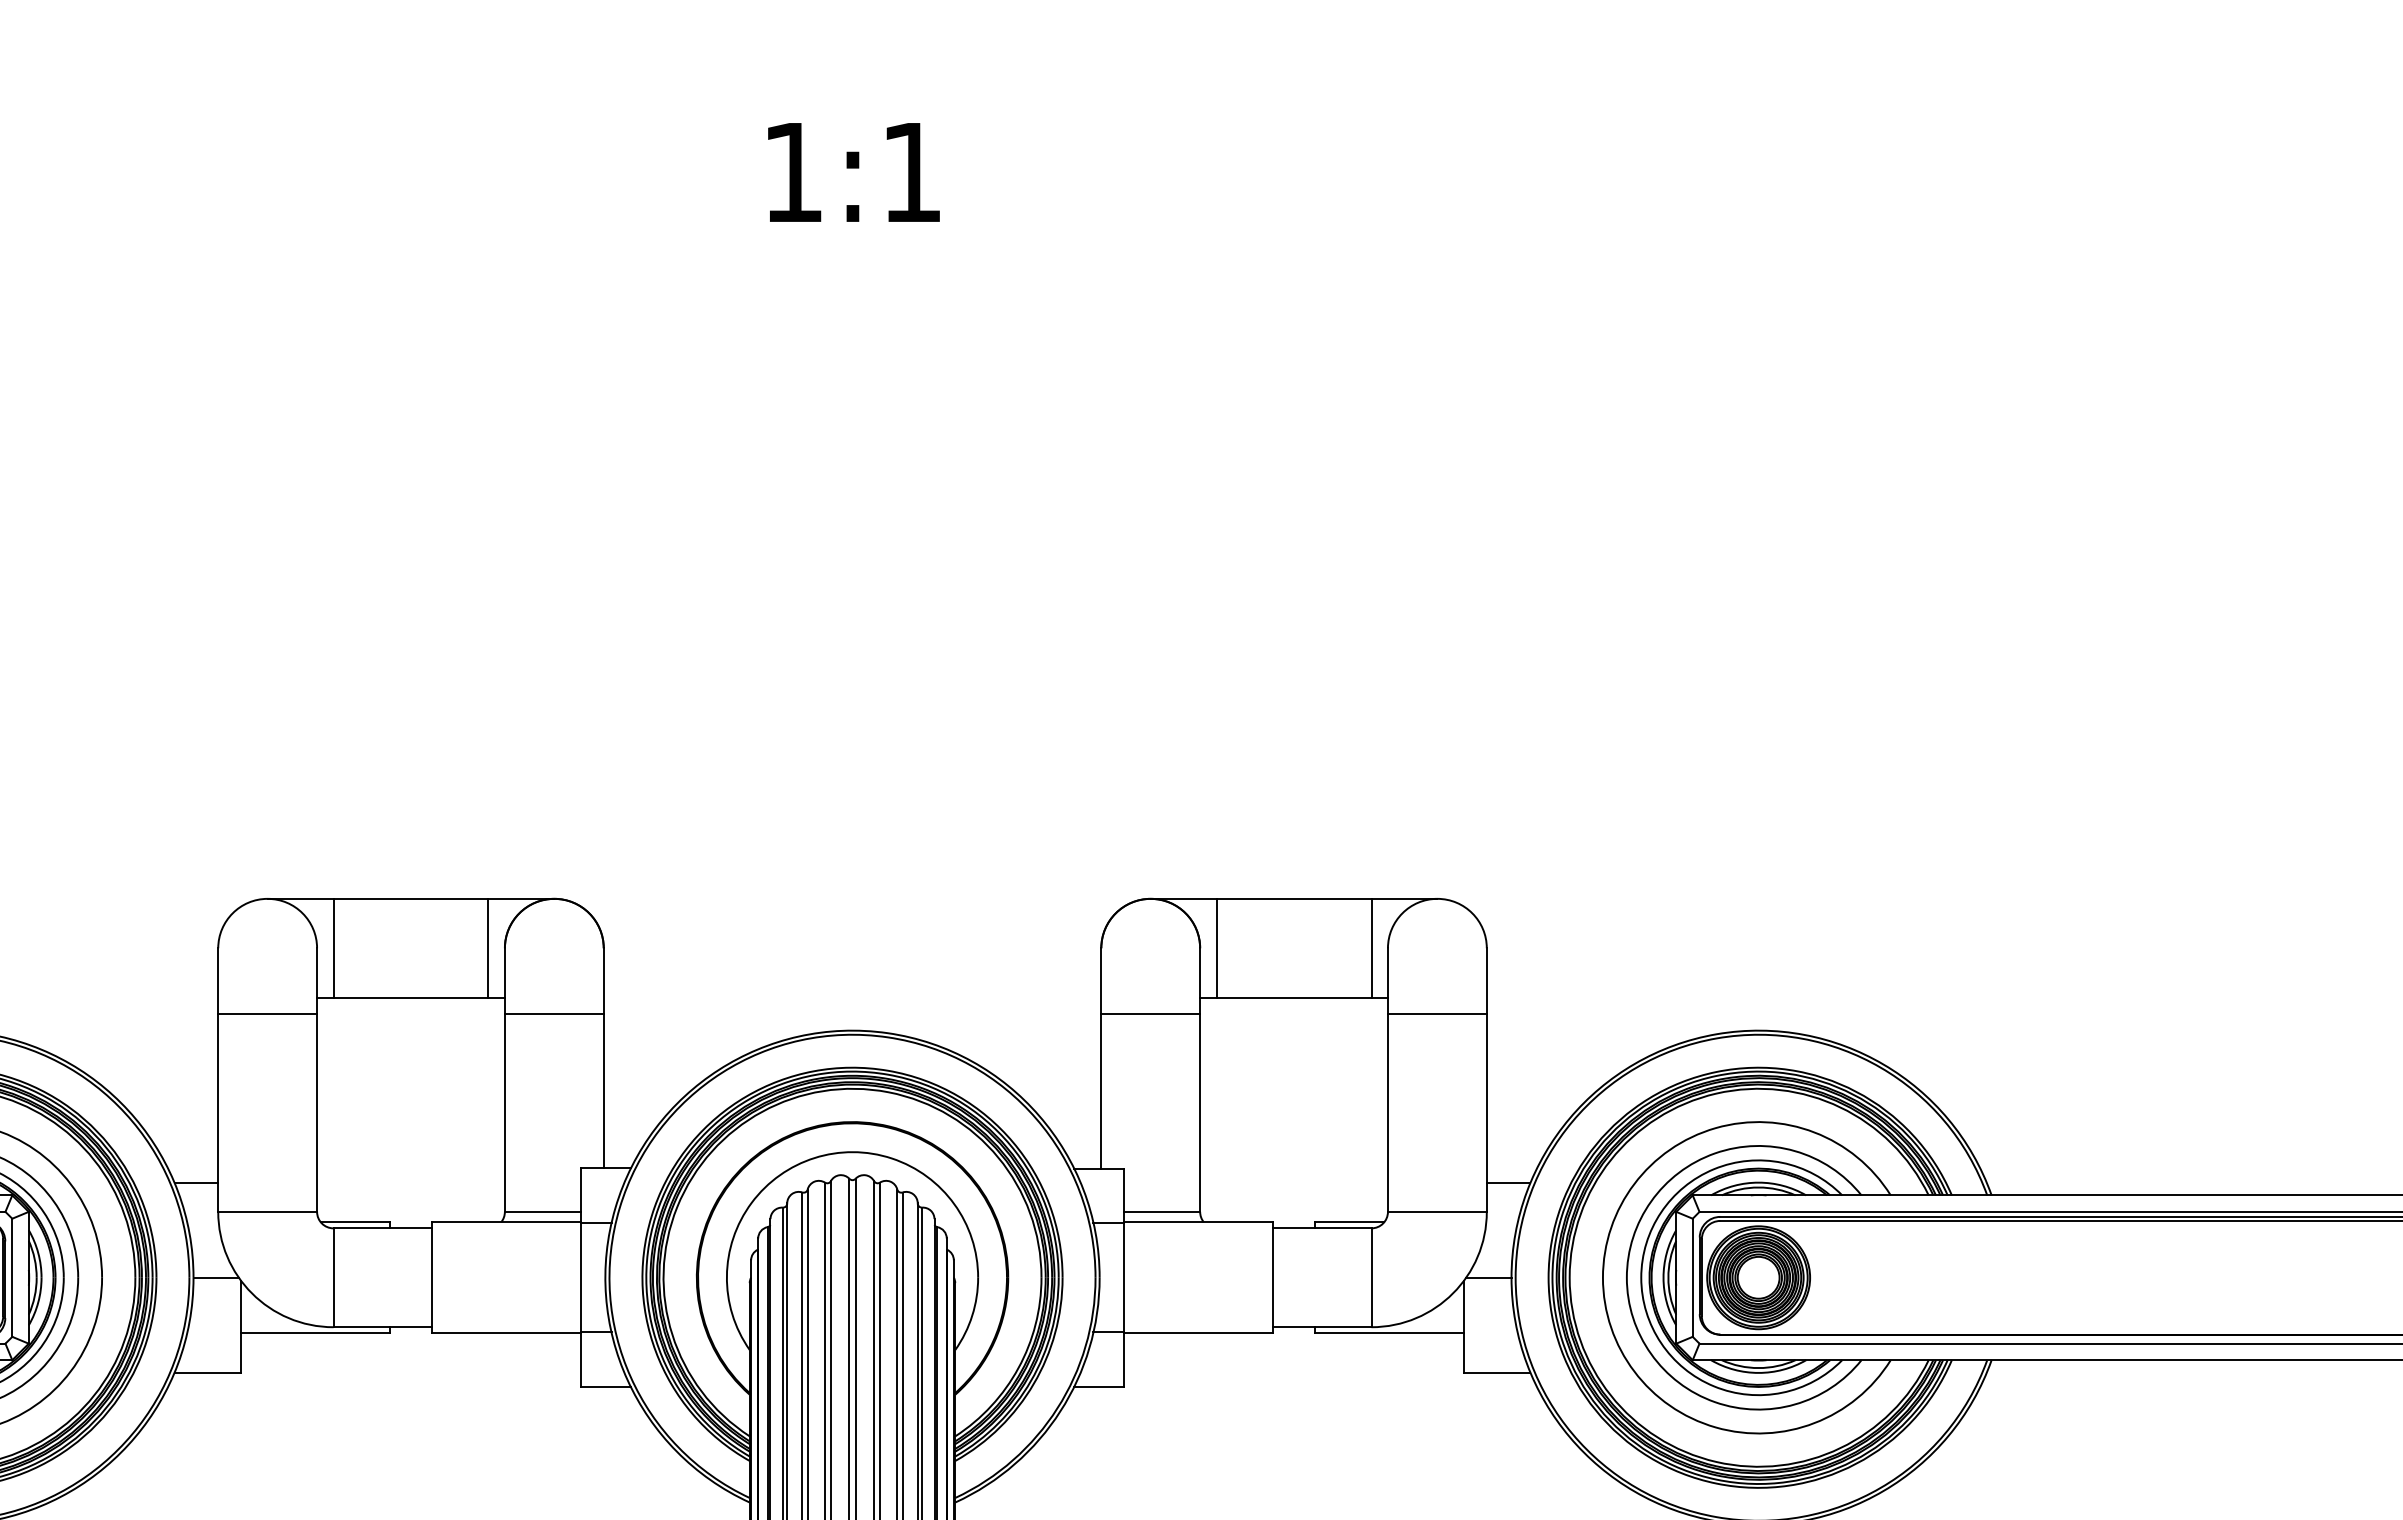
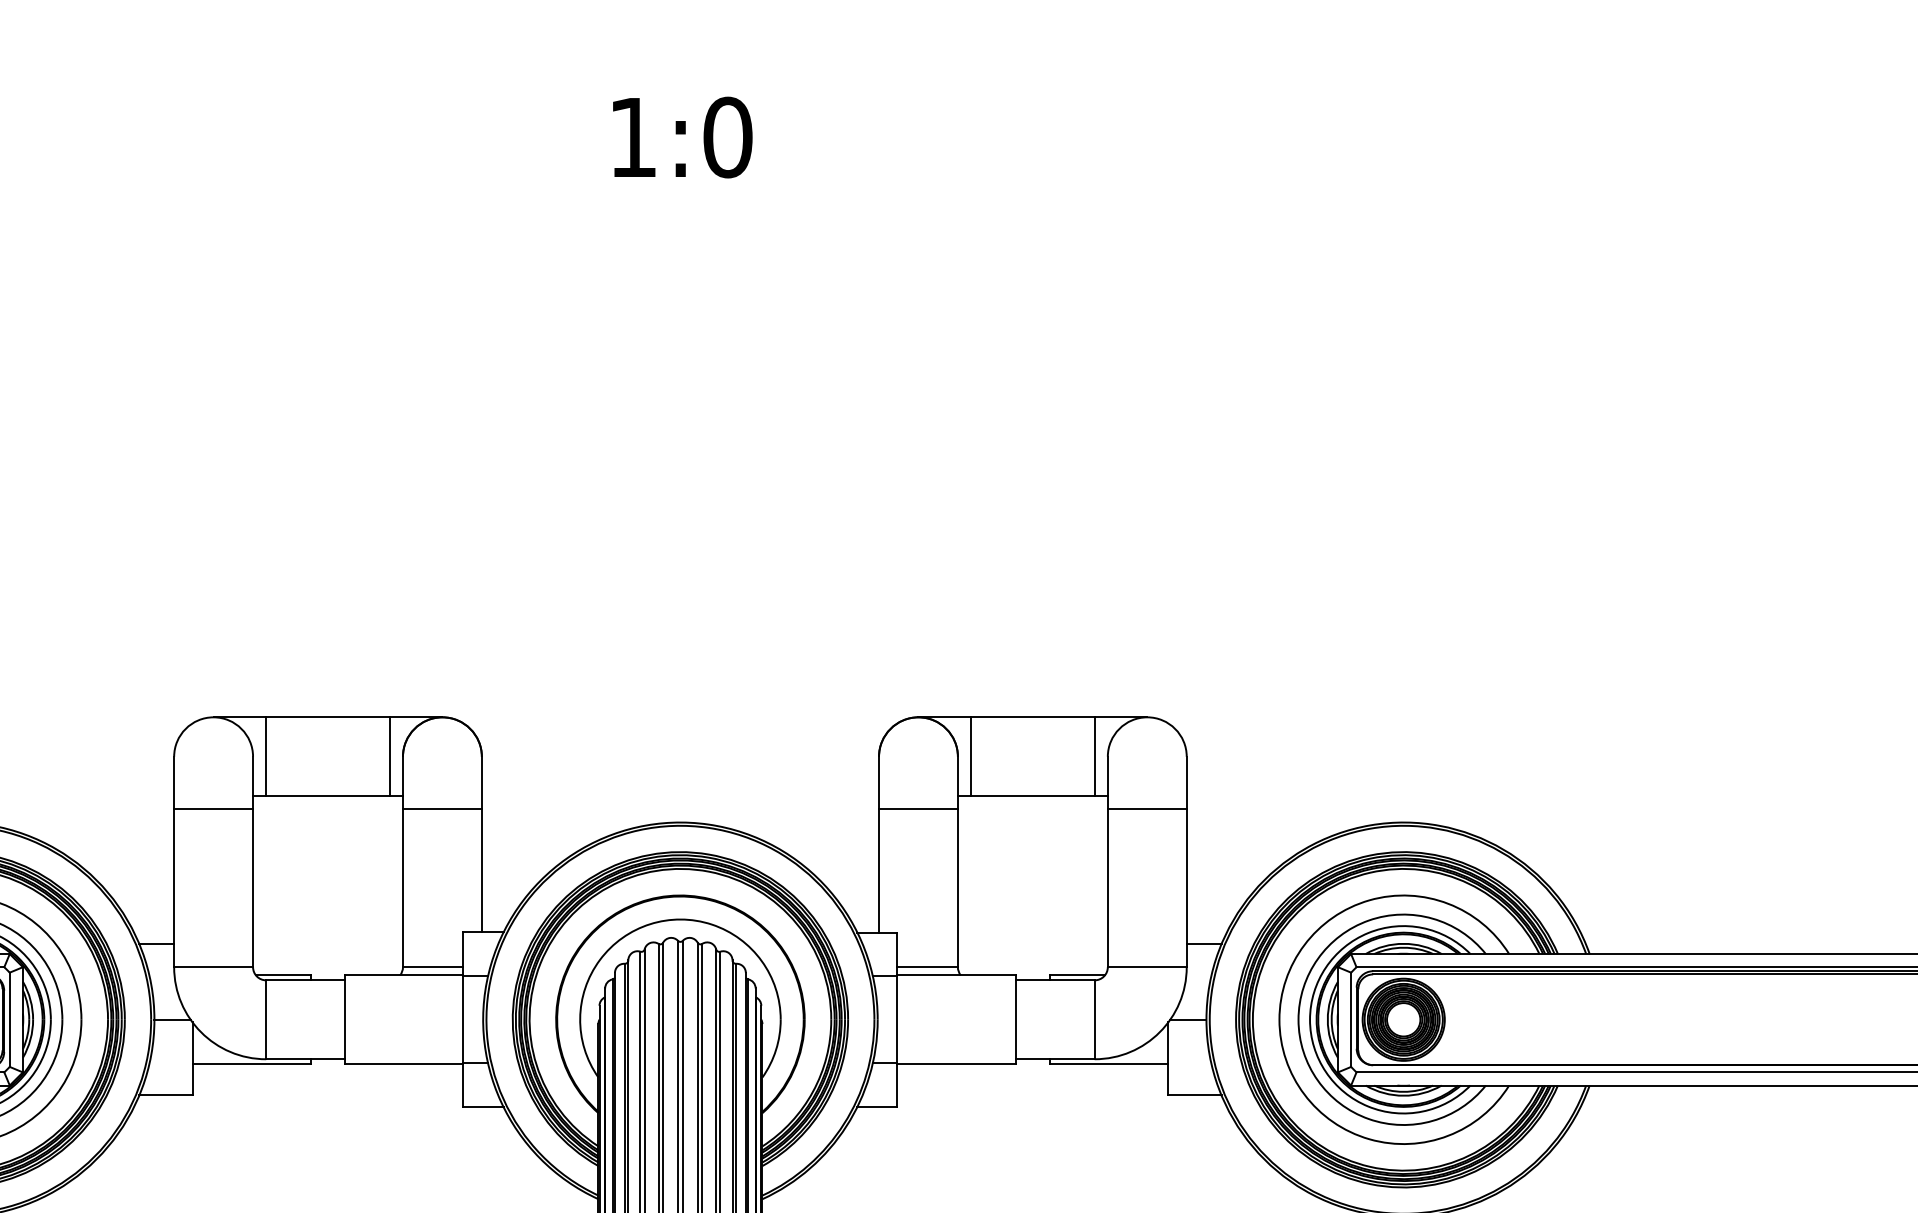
text: (911, 172) -> (727, 137), 1:1 -> 1:0

